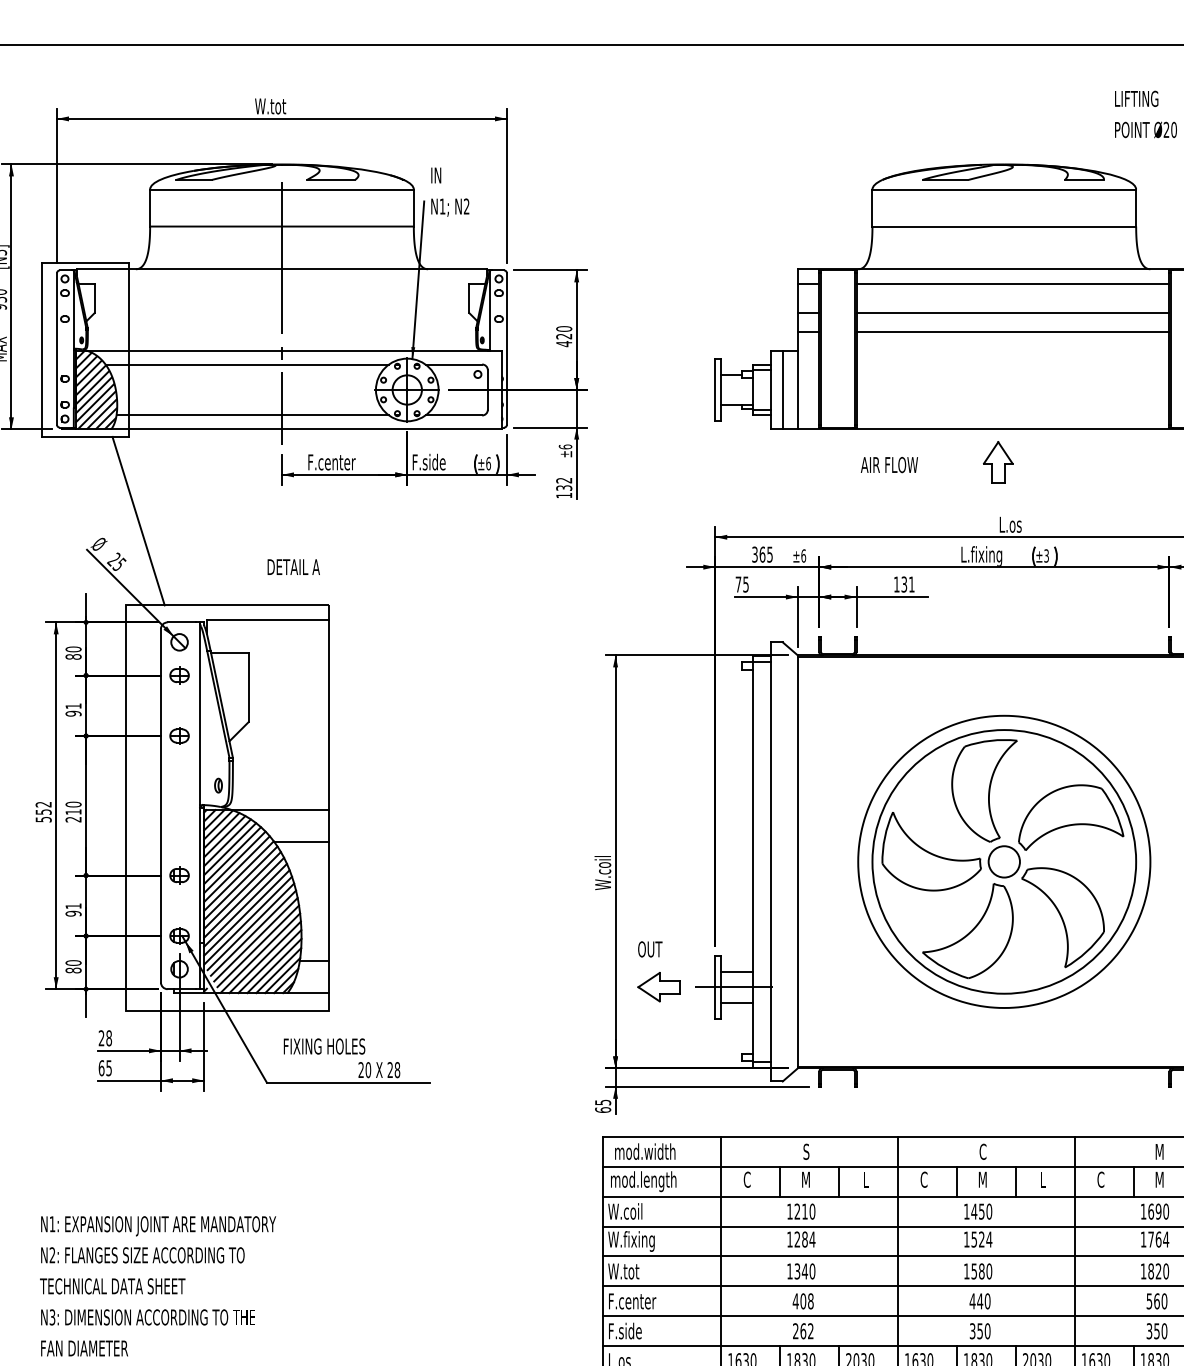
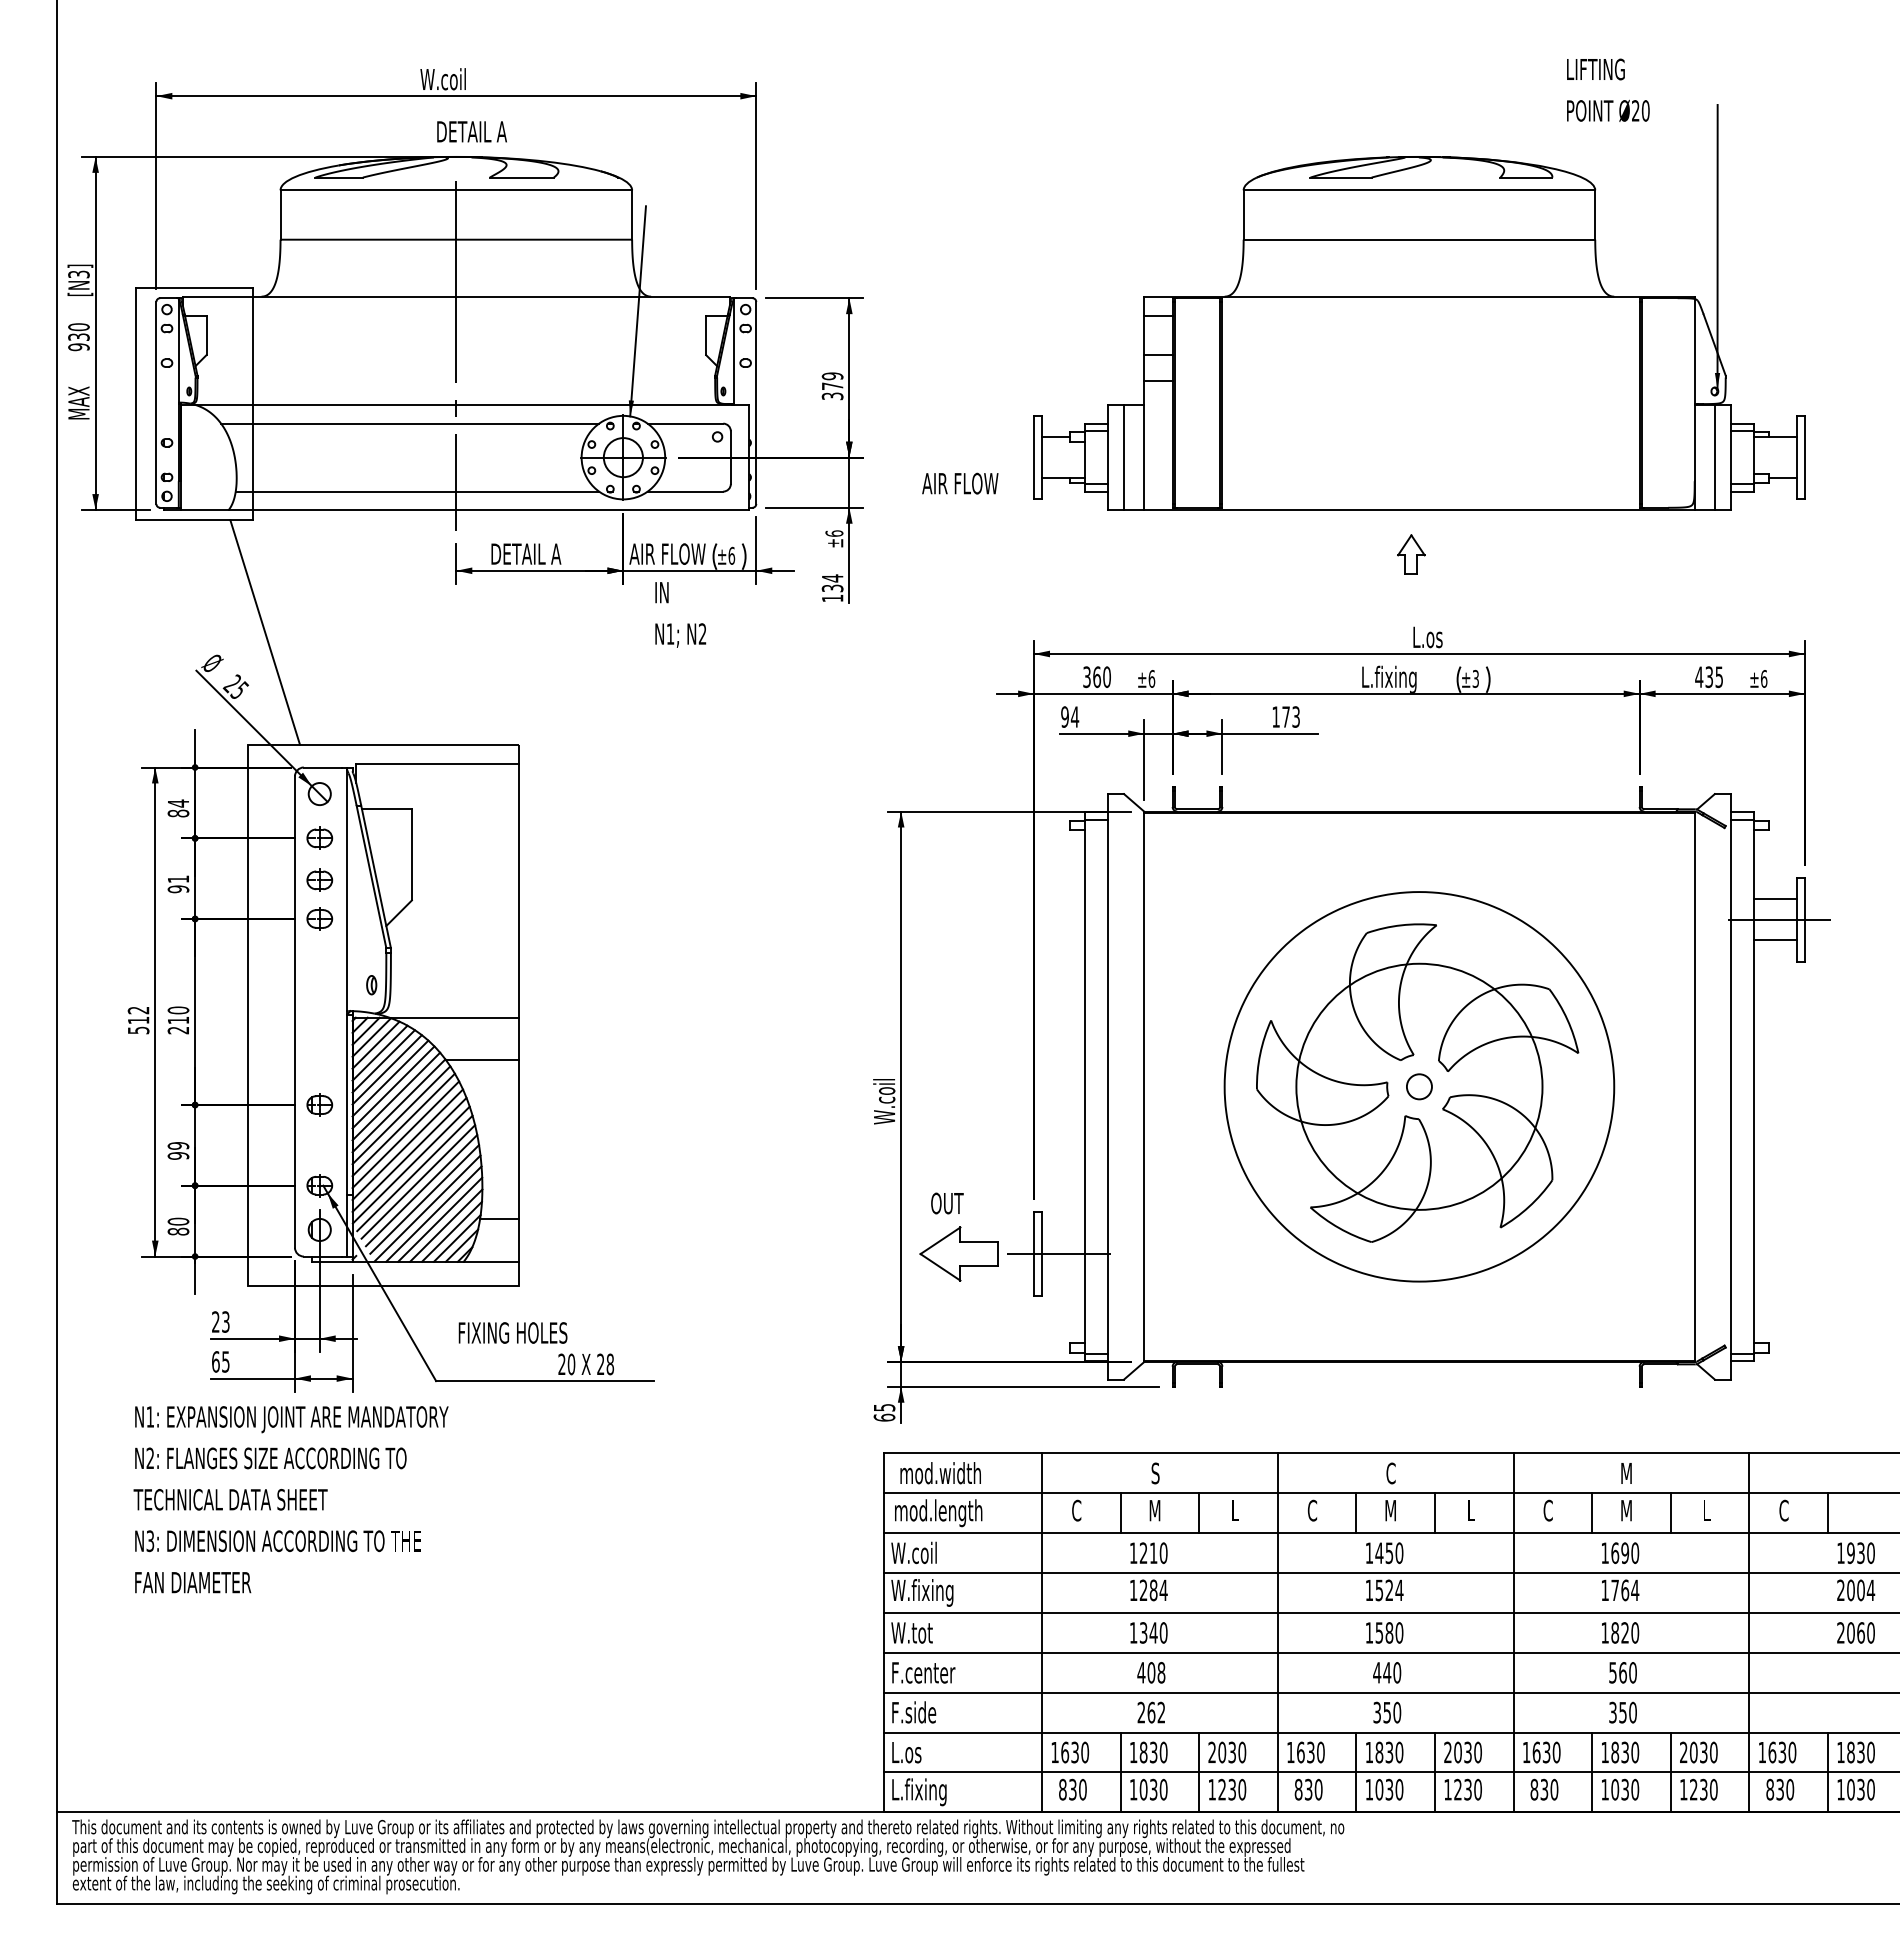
text: (279, 106) -> (452, 79), W.tot -> W.coil
text: (450, 191) -> (680, 614), moved
line: (1012, 283) -> (1430, 315), removed
line: (1012, 313) -> (1430, 355), removed
line: (1012, 332) -> (1430, 380), removed
text: (564, 336) -> (832, 386), 420 -> 379
hatch: (96, 389) -> (208, 457), removed
text: (335, 461) -> (527, 553), F.center -> DETAIL A
text: (440, 461) -> (667, 553), F.side -> AIR FLOW
part: (998, 462) -> (1411, 554), size x0.7
text: (889, 464) -> (960, 483), moved
text: (564, 480) -> (832, 578), 132 -> 134
text: (769, 554) -> (1106, 676), 365 -> 360
text: (293, 566) -> (471, 131), moved
text: (742, 584) -> (1070, 716), 75 -> 94
text: (907, 584) -> (1290, 716), 131 -> 173
text: (73, 649) -> (178, 803), 80 -> 84
part: (179, 706) -> (319, 879), added
text: (43, 812) -> (138, 1020), 552 -> 512
circle: (1004, 861) -> (1419, 1086), size x0.6
circle: (1004, 861) -> (1419, 1086), size x0.7
text: (73, 905) -> (178, 1145), 91 -> 99
line: (736, 971) -> (1062, 1233), removed
part: (658, 986) -> (958, 1253), size x1.4
line: (736, 1002) -> (1062, 1274), removed
text: (108, 1037) -> (225, 1321), 28 -> 23
text: (157, 1286) -> (290, 1499), moved

